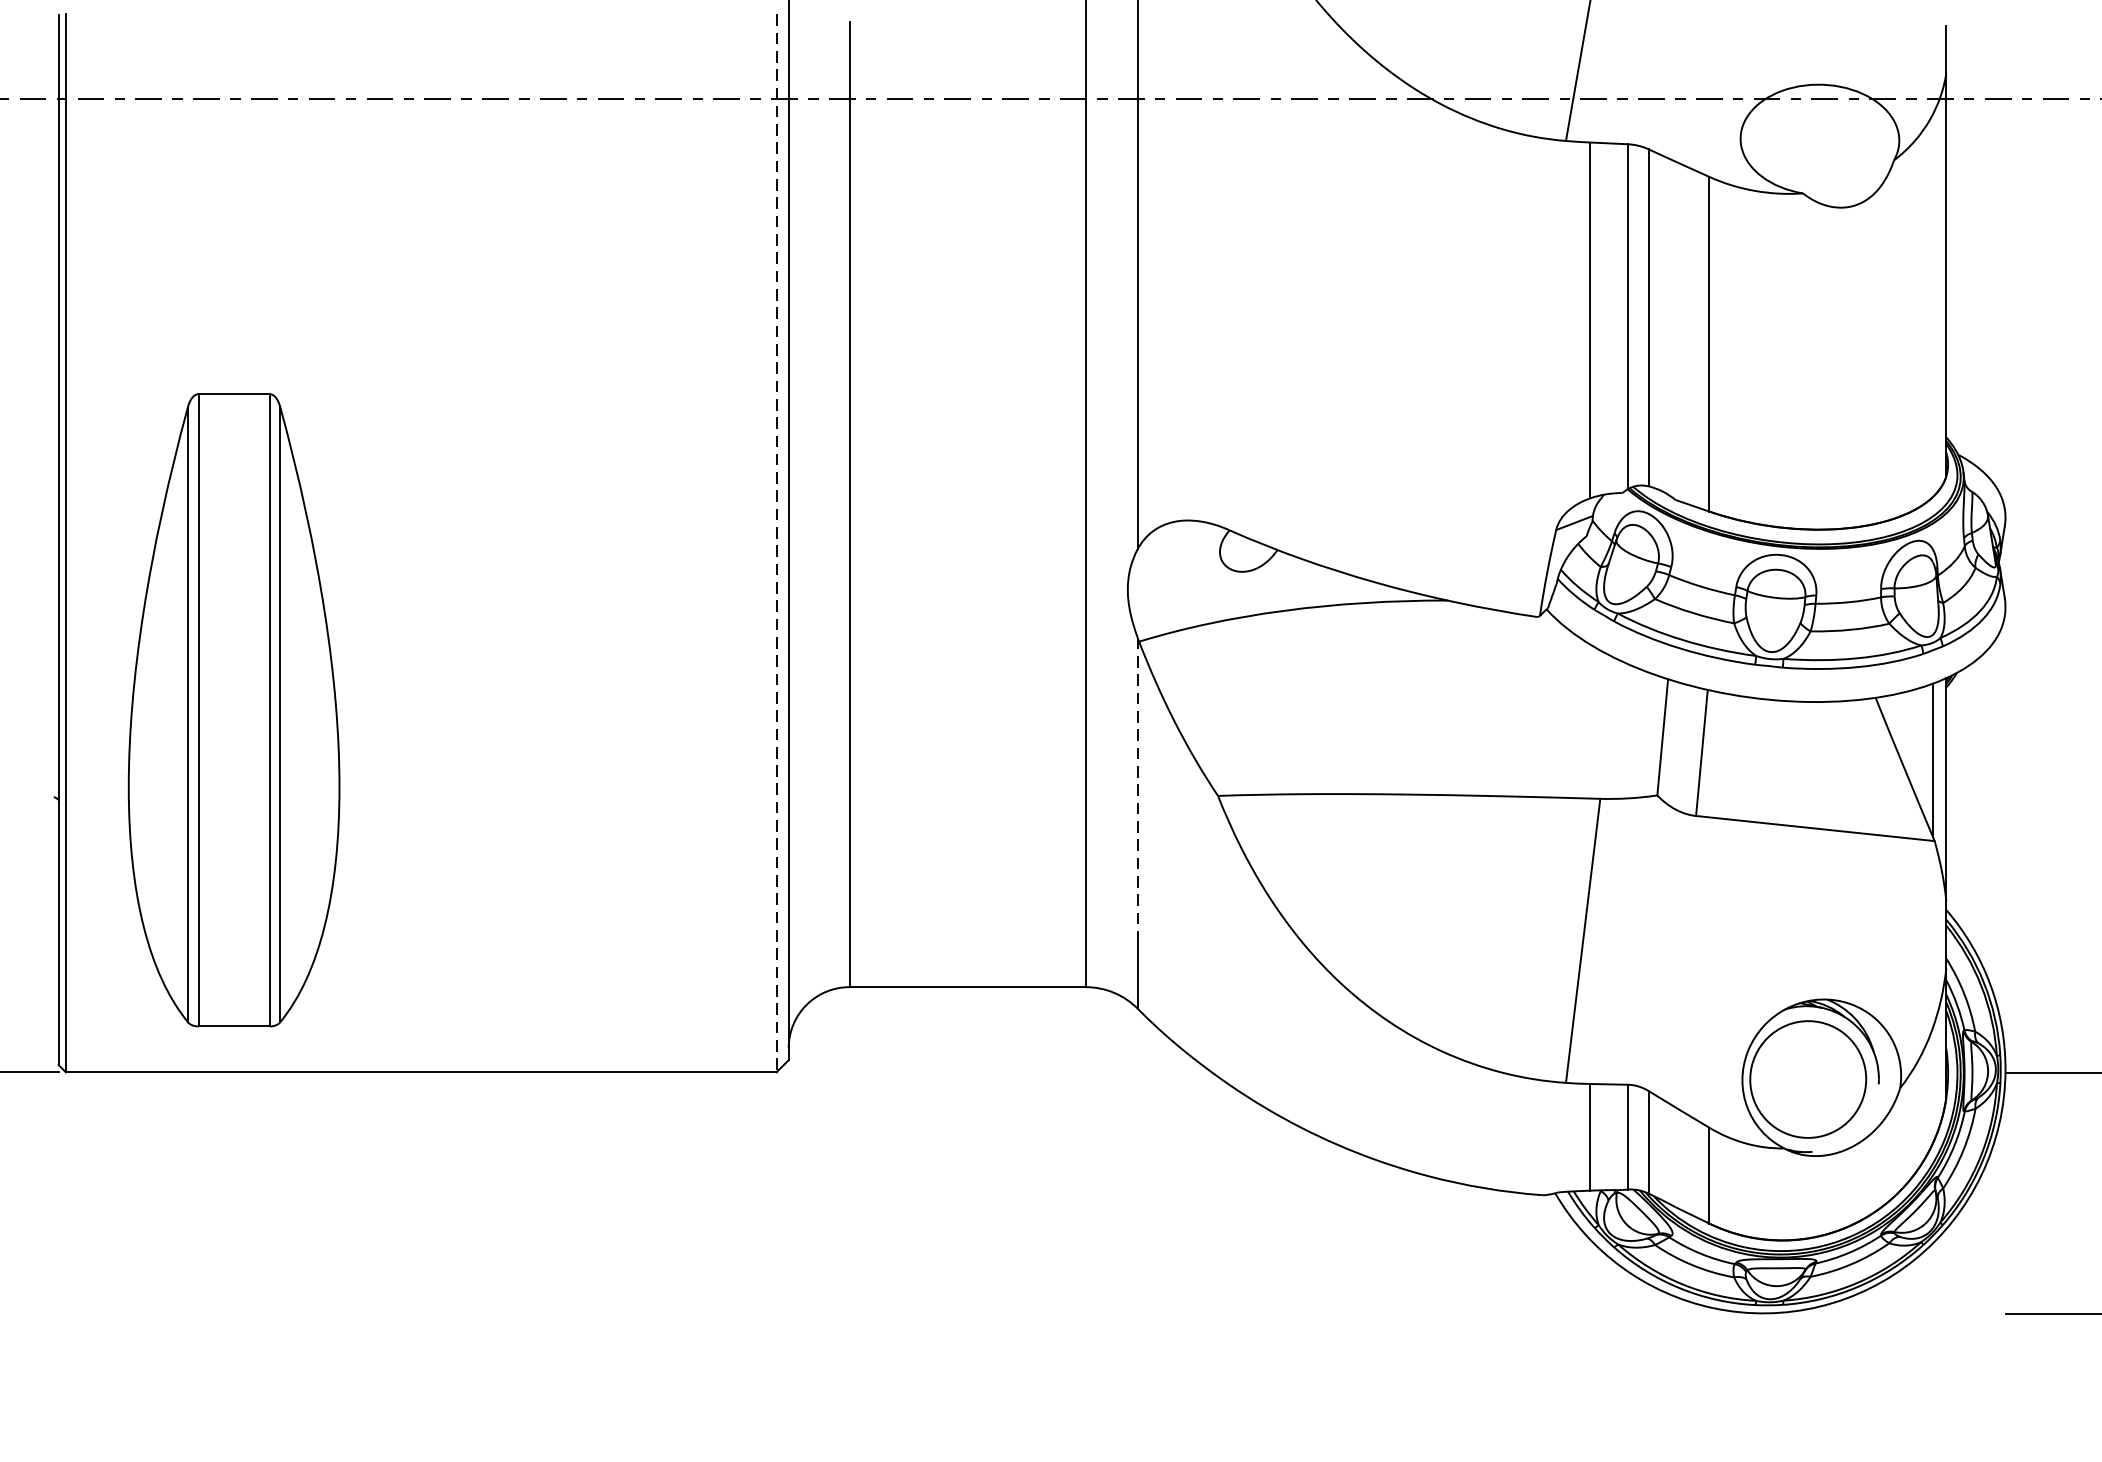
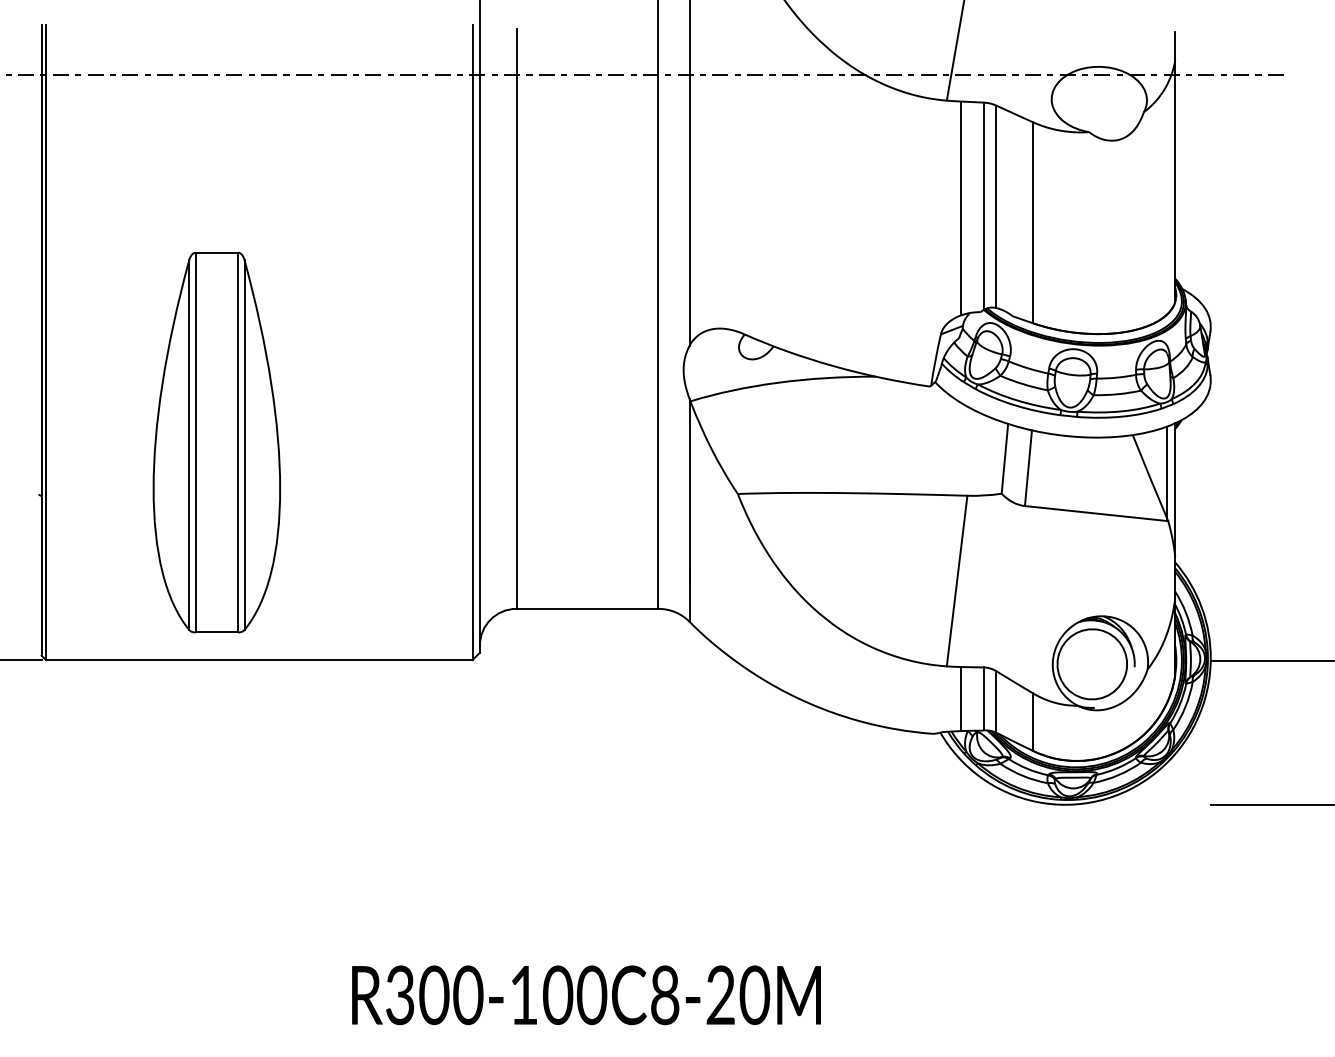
line: (776, 543) -> (472, 342), dashed -> solid
part: (233, 710) -> (216, 442), moved
line: (1137, 785) -> (689, 487), dashed -> solid

